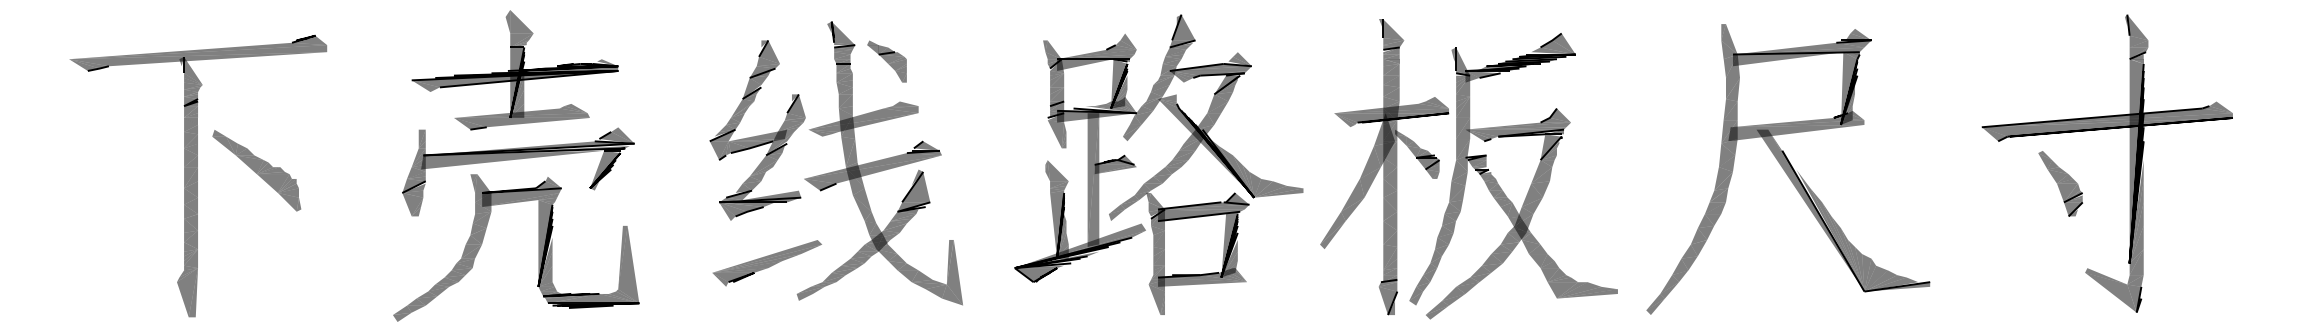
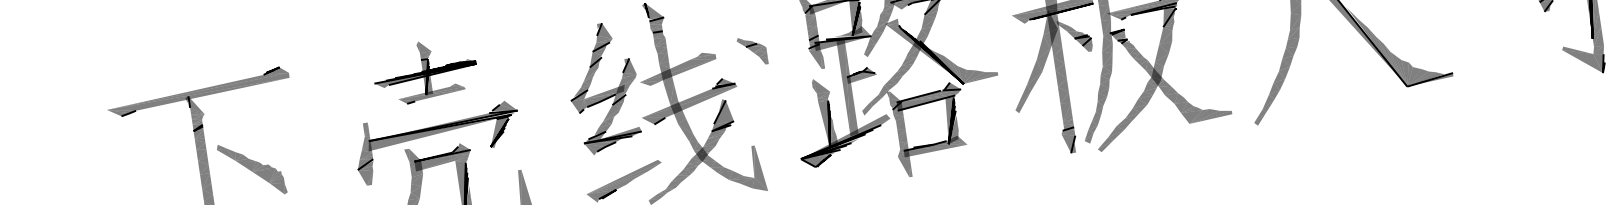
part: (886, 61) -> (752, 51), moved
part: (514, 70) -> (424, 71), size x0.7

